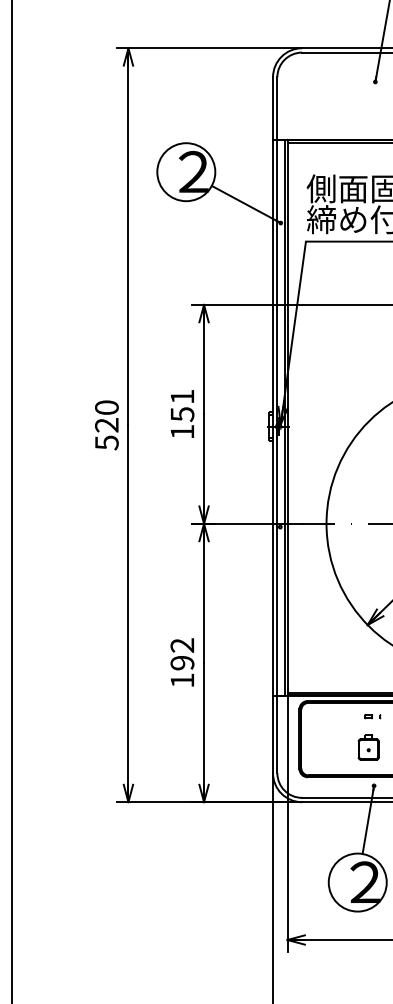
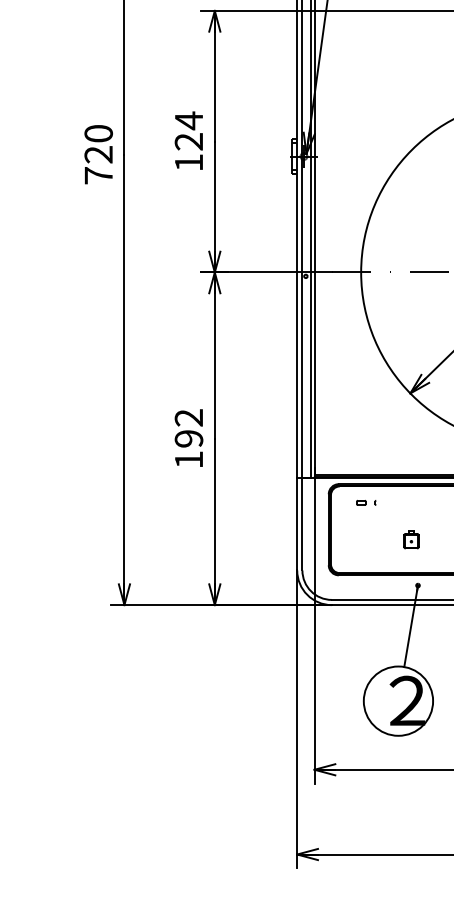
text: (182, 405) -> (189, 131), 151 -> 124
text: (106, 442) -> (98, 175), 520 -> 720
part: (372, 716) -> (365, 502), moved
part: (368, 747) -> (411, 539), size x0.6

